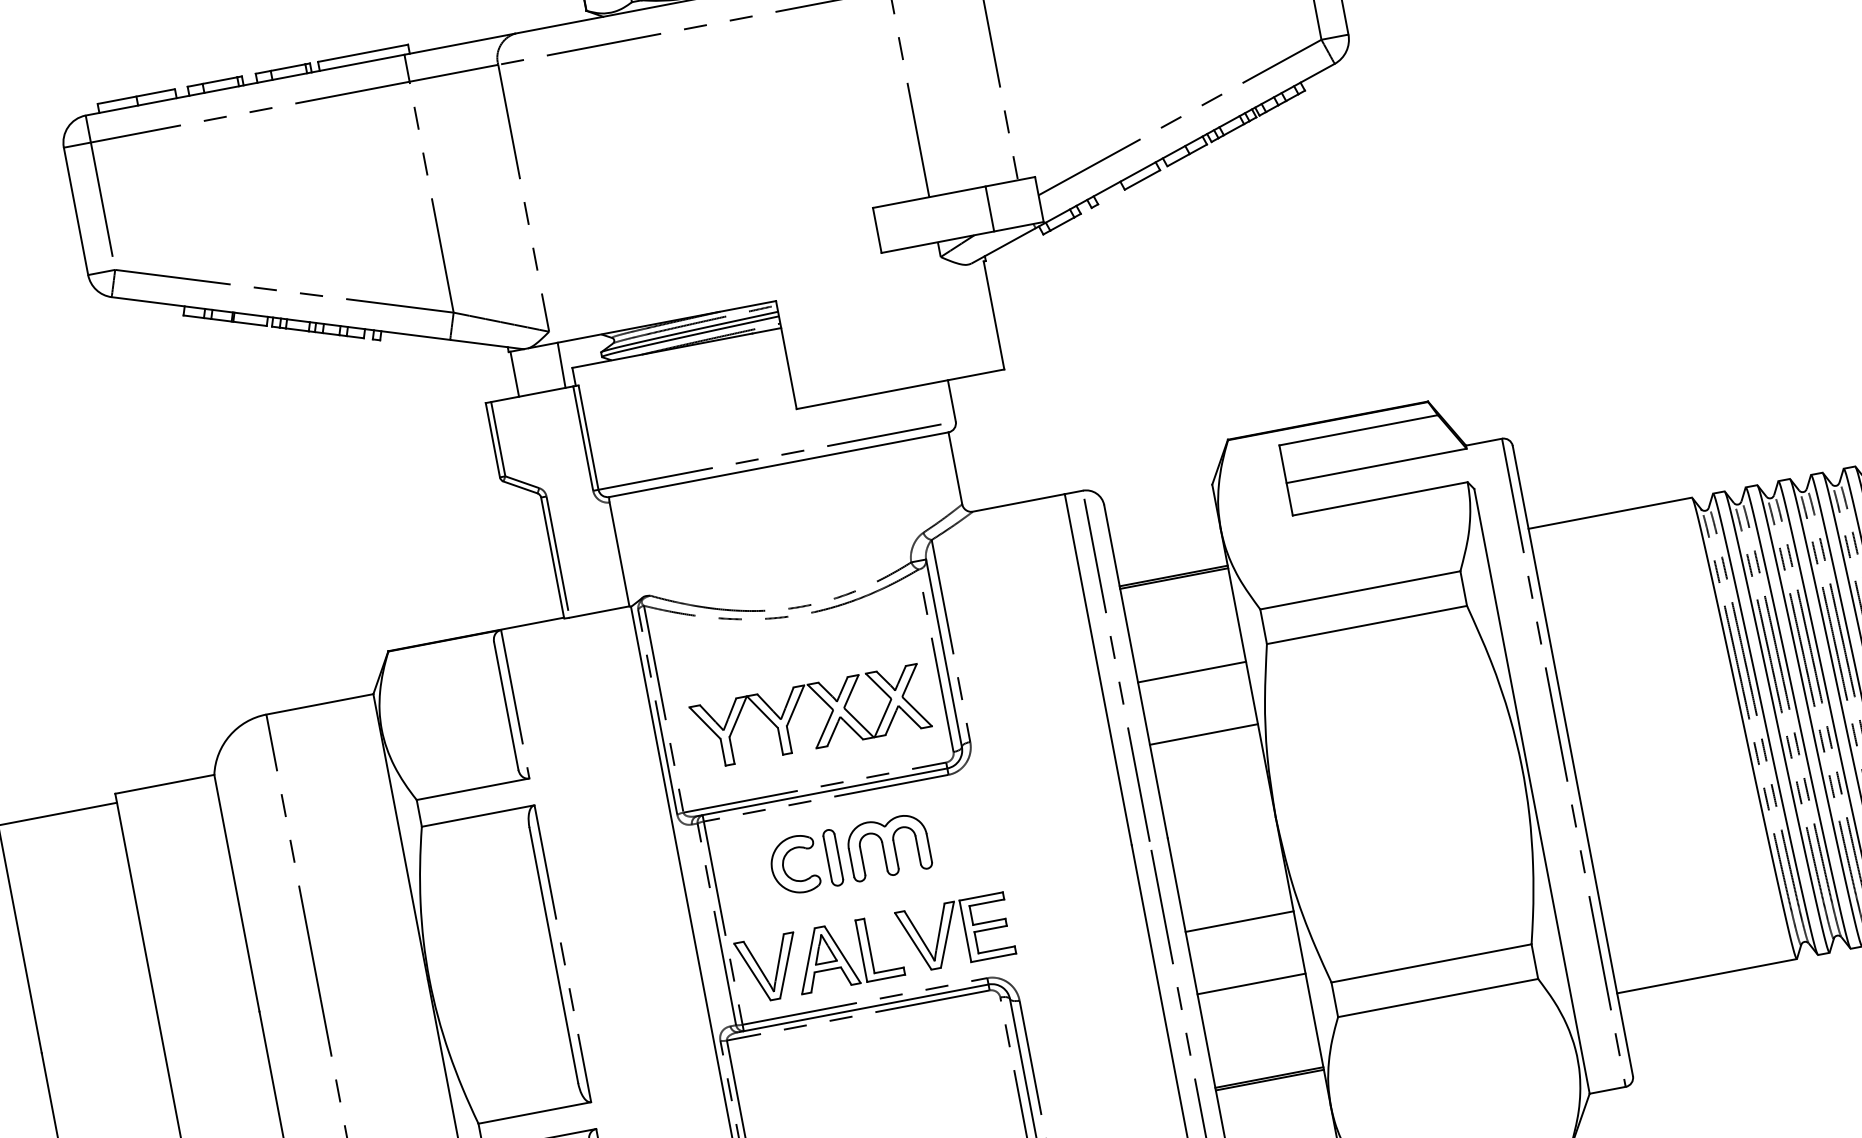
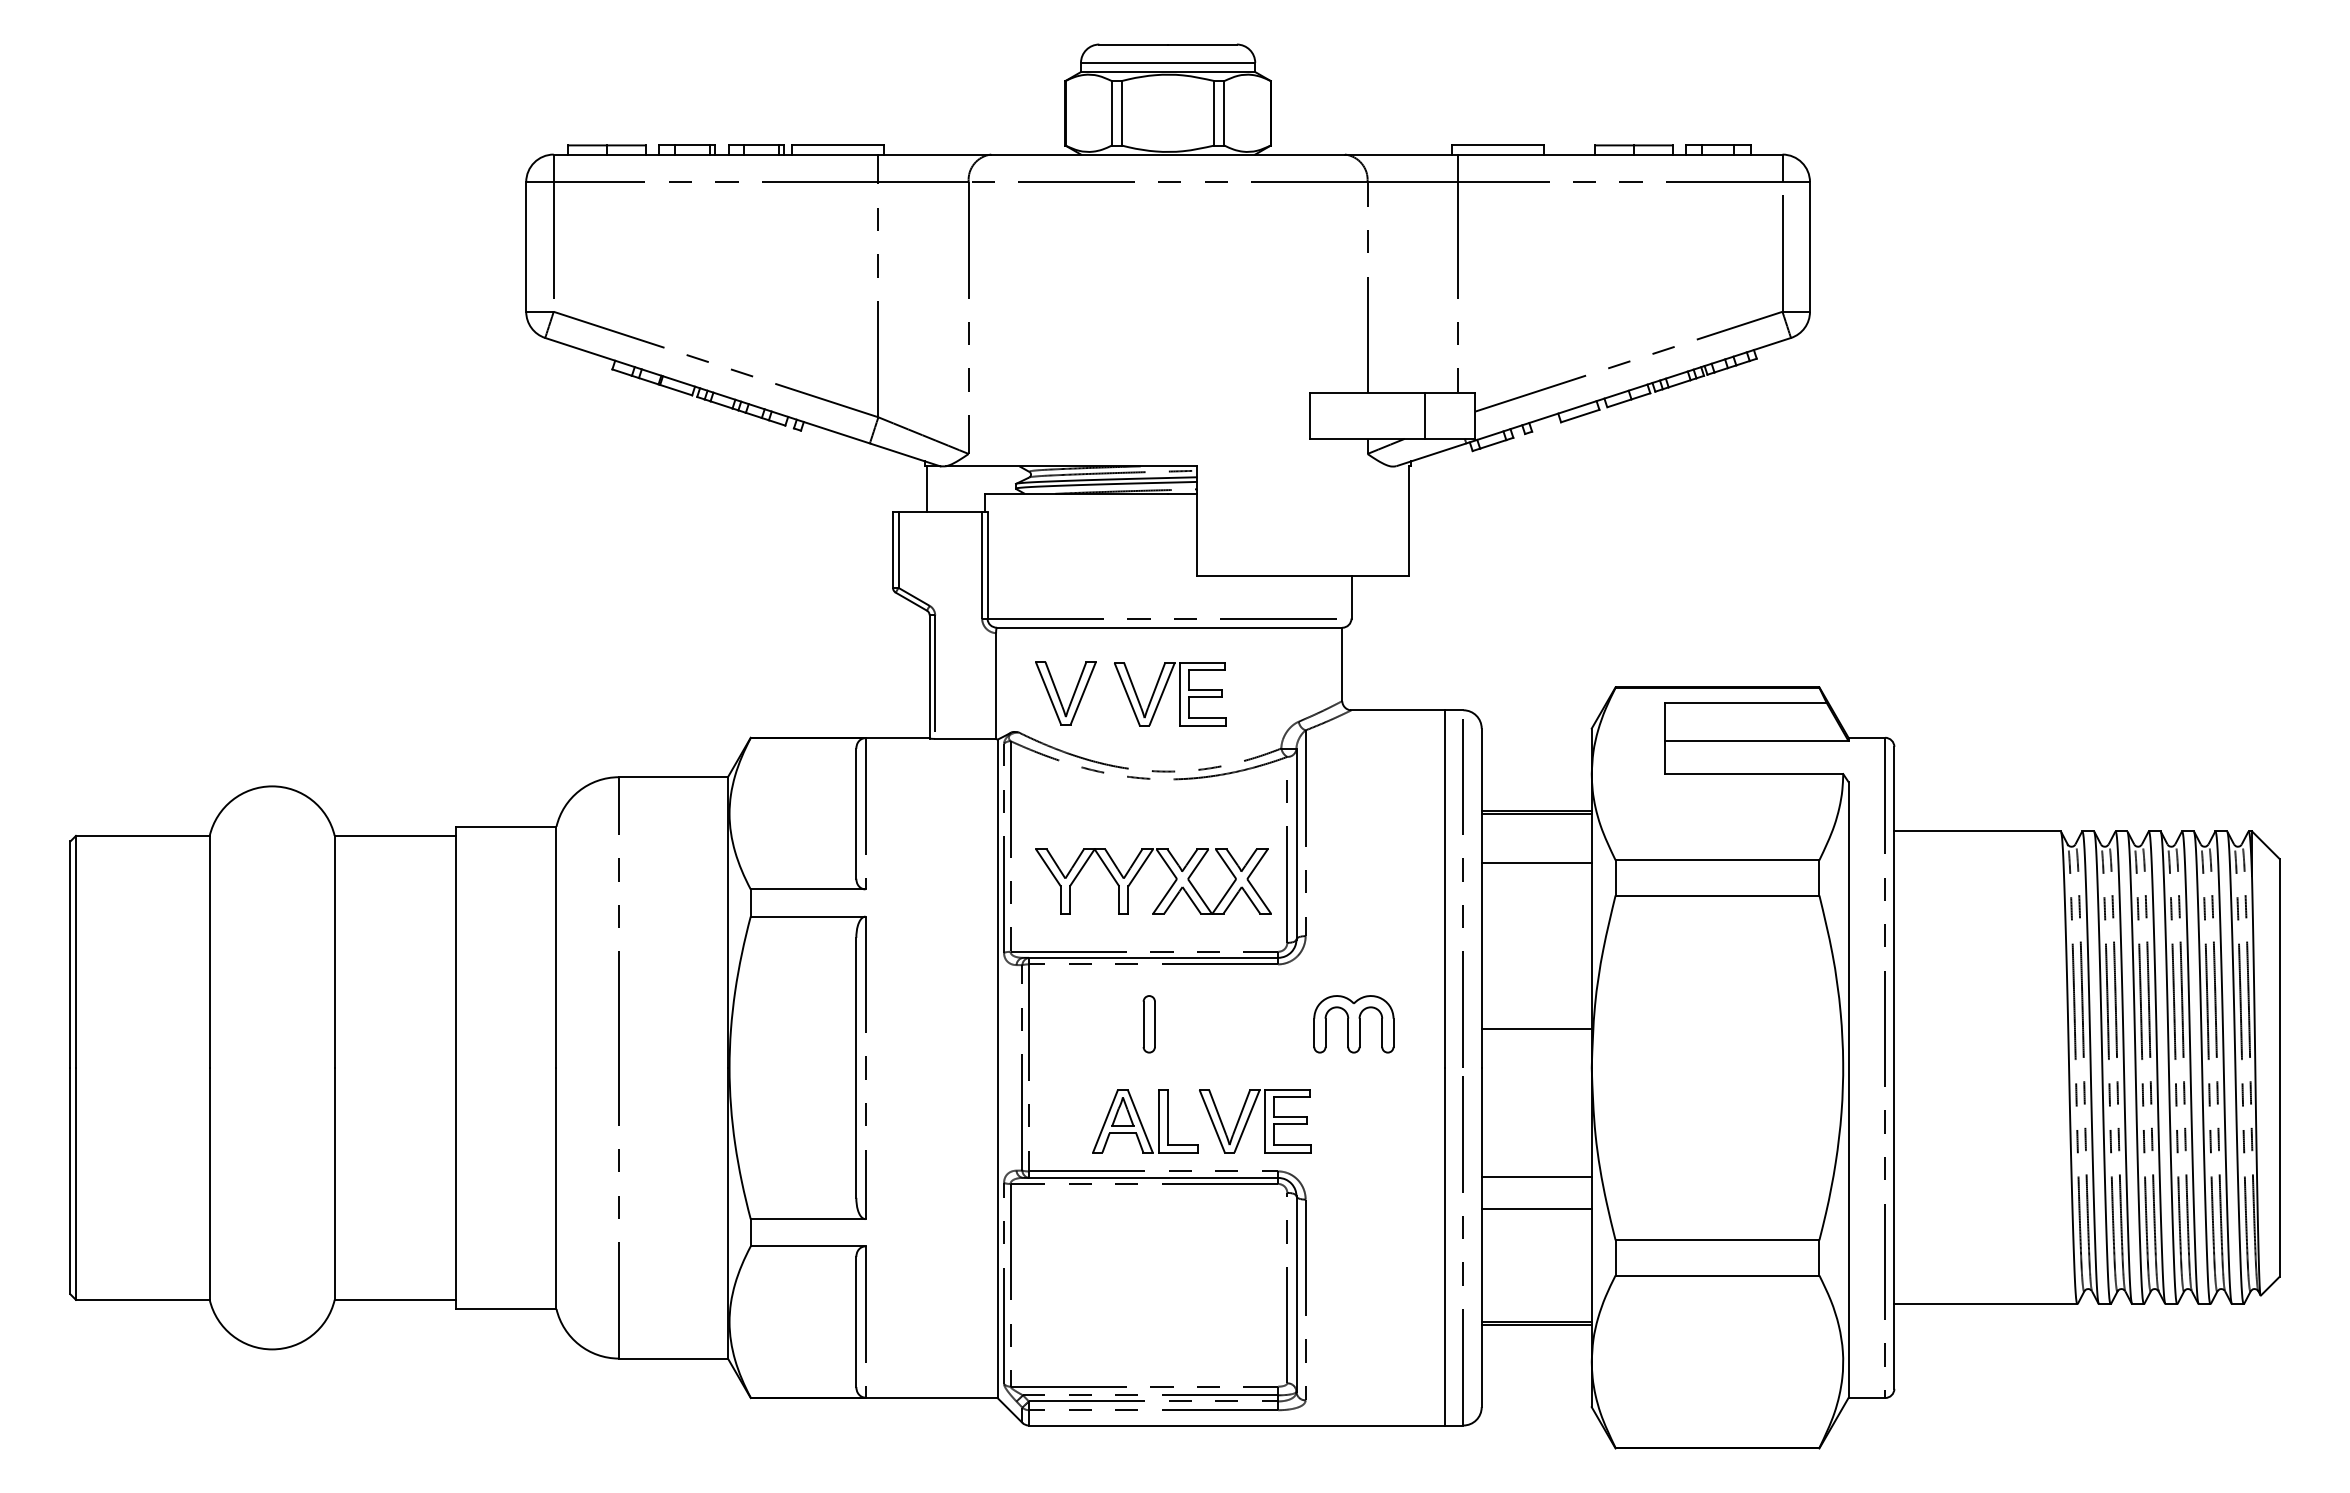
line: (561, 365) -> (974, 489), removed
part: (785, 528) -> (1164, 691), added
line: (1191, 672) -> (1536, 863), moved
line: (1203, 734) -> (1536, 1028), moved
part: (888, 847) -> (1353, 1024), moved
part: (784, 867) -> (1099, 1024), removed
line: (1239, 921) -> (1536, 1209), moved
part: (763, 972) -> (1059, 695), moved
line: (1251, 983) -> (1536, 1176), moved

